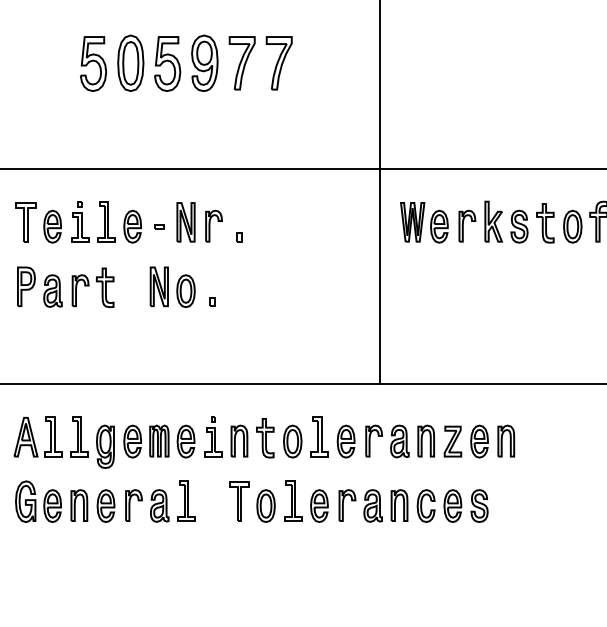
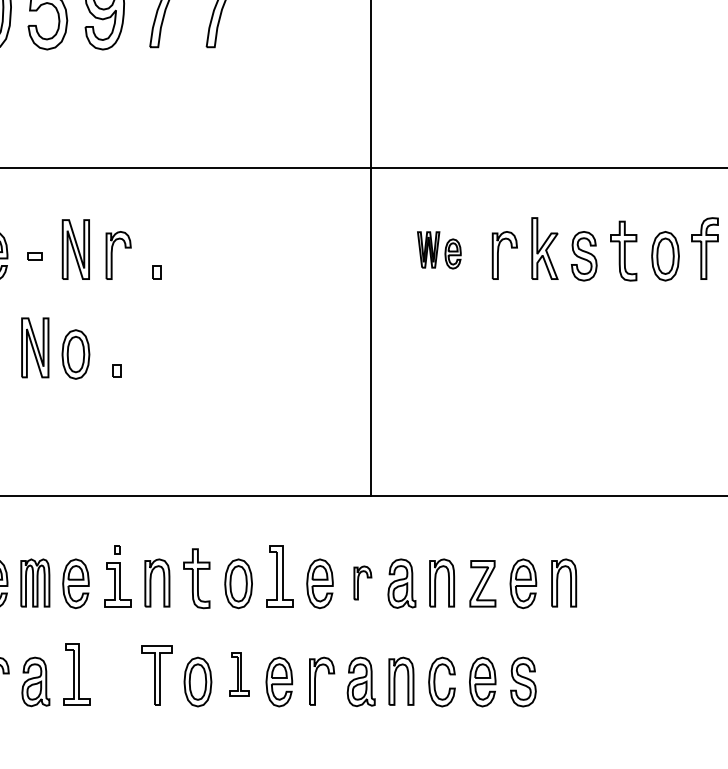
part: (424, 222) -> (439, 249), size x0.6
part: (374, 440) -> (363, 582), size x0.7
part: (293, 500) -> (239, 673), size x0.7

